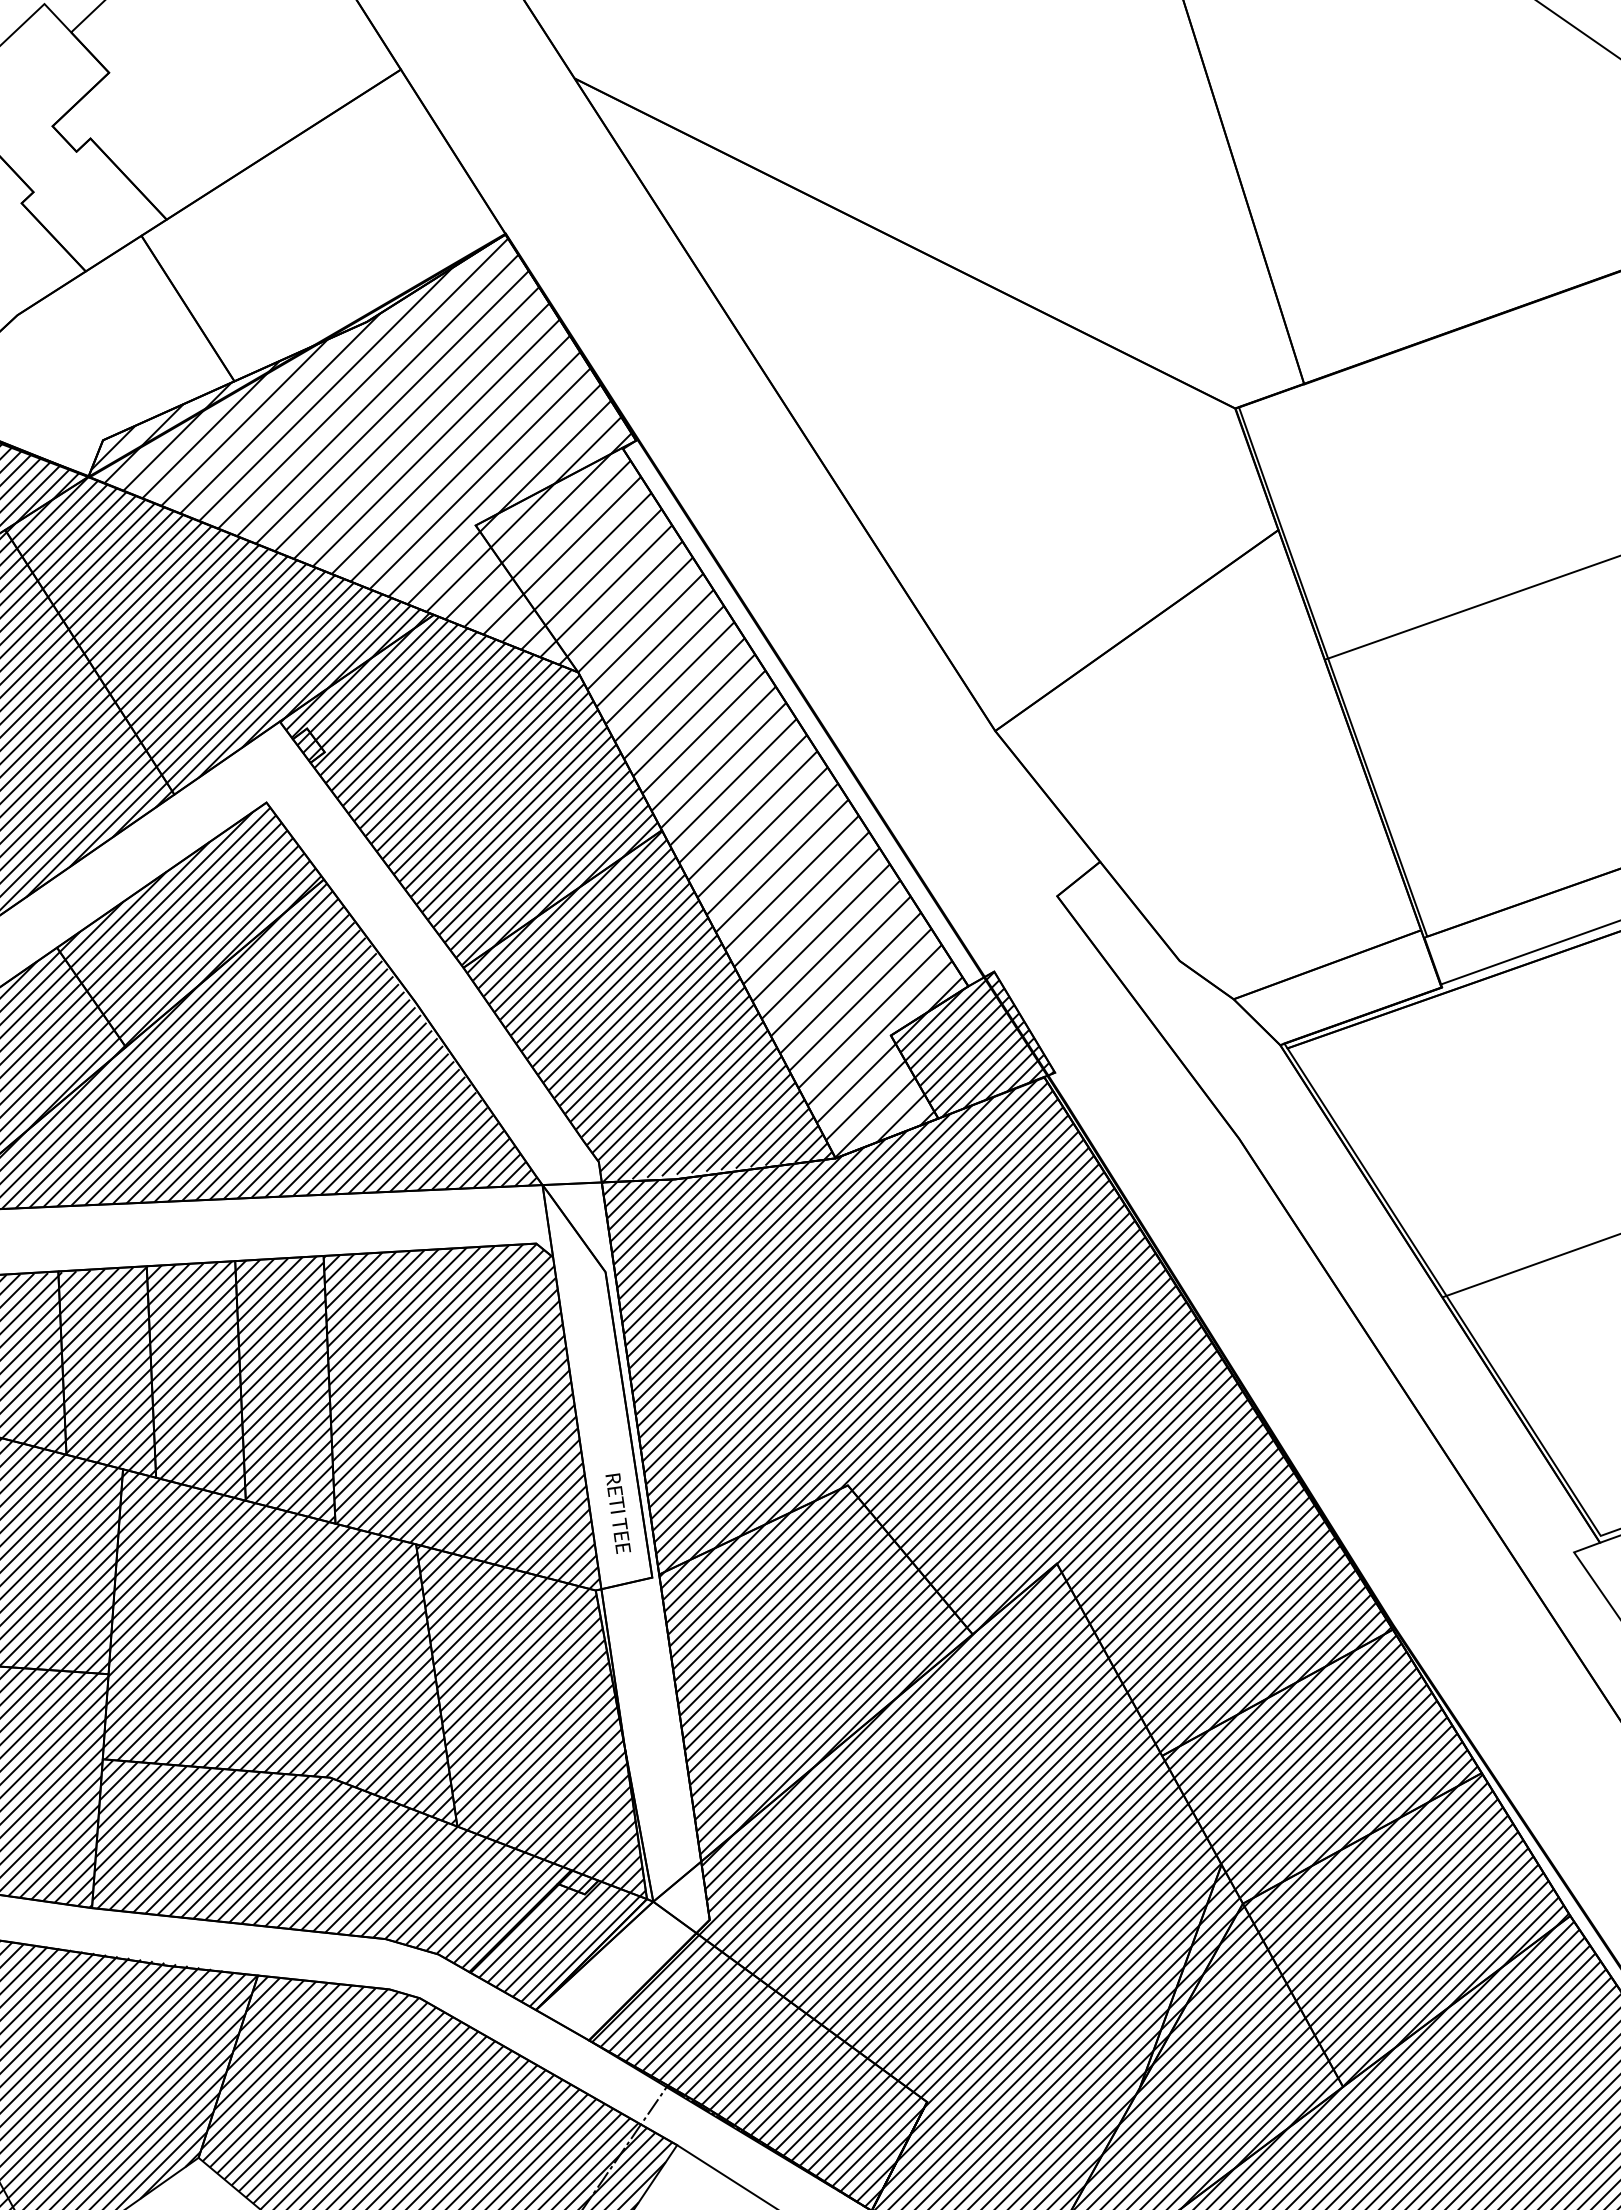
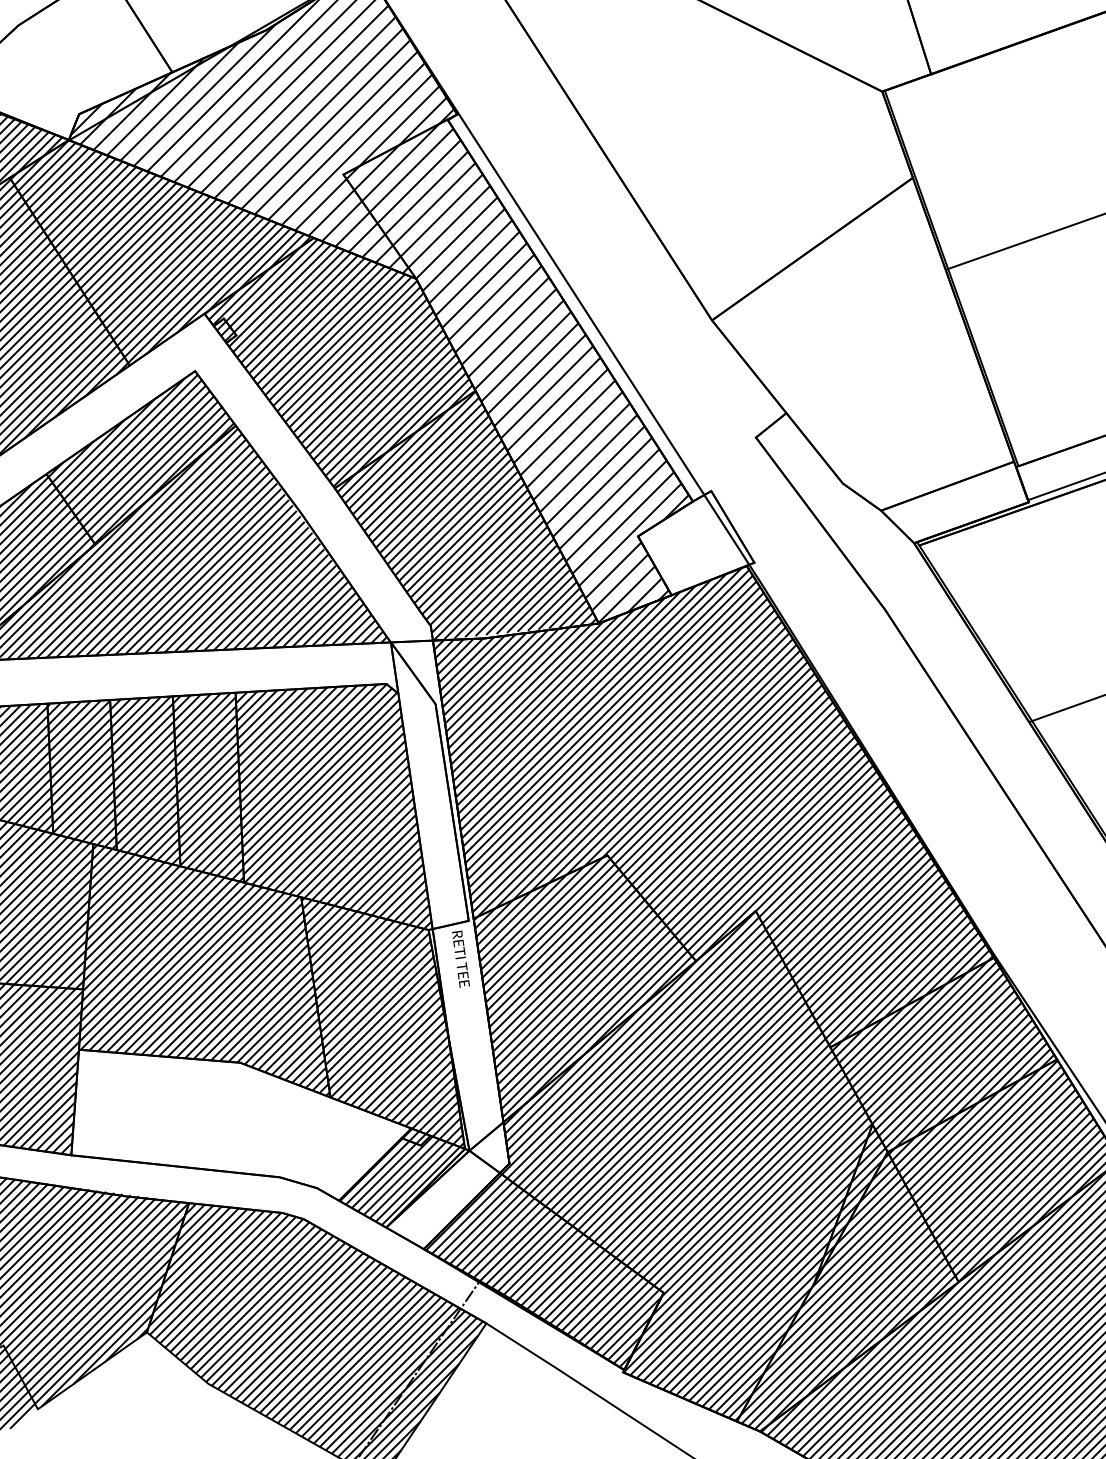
hatch: (972, 1044) -> (695, 542), removed
text: (617, 1513) -> (460, 959), moved
hatch: (327, 1864) -> (238, 1124), removed

